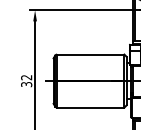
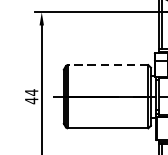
line: (90, 54) -> (107, 64), solid -> dashed
text: (26, 80) -> (31, 95), 32 -> 44

